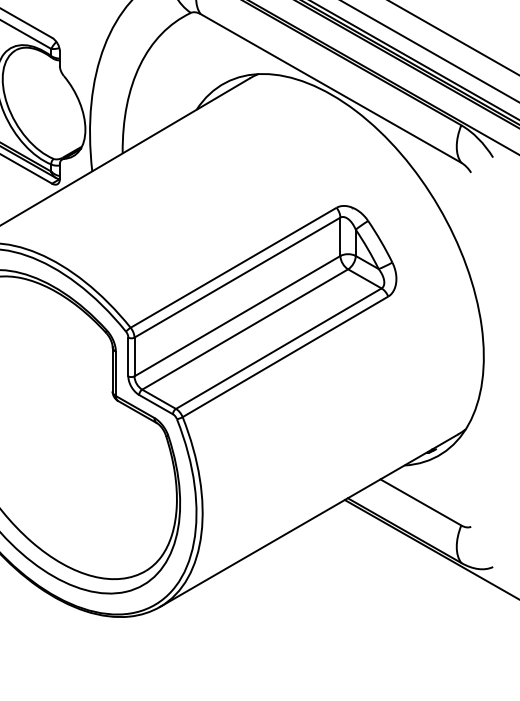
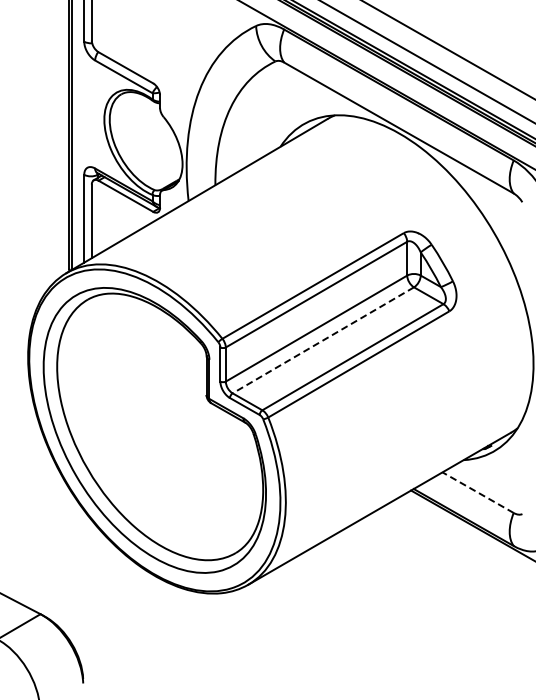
line: (244, 329) -> (322, 340), solid -> dashed
line: (421, 502) -> (478, 492), solid -> dashed

